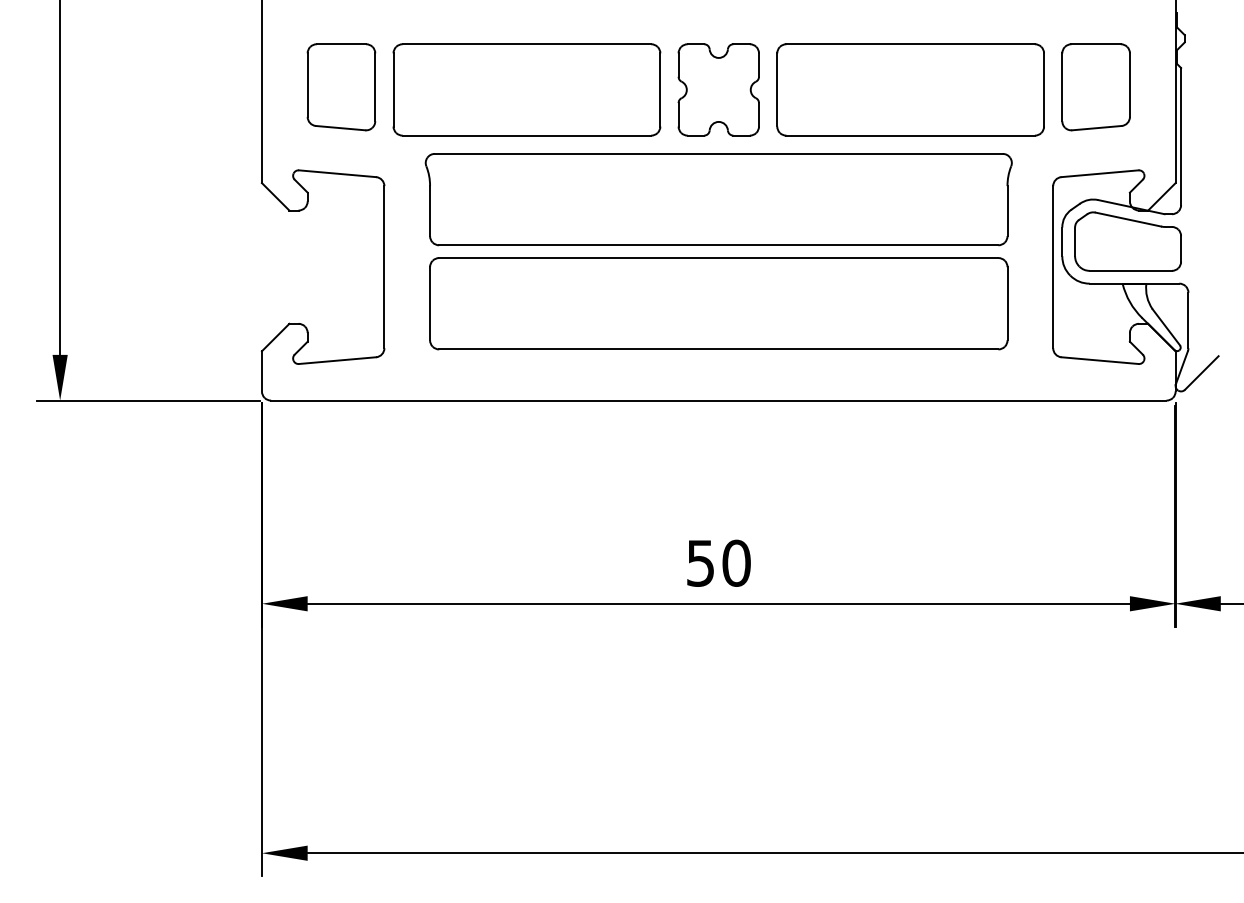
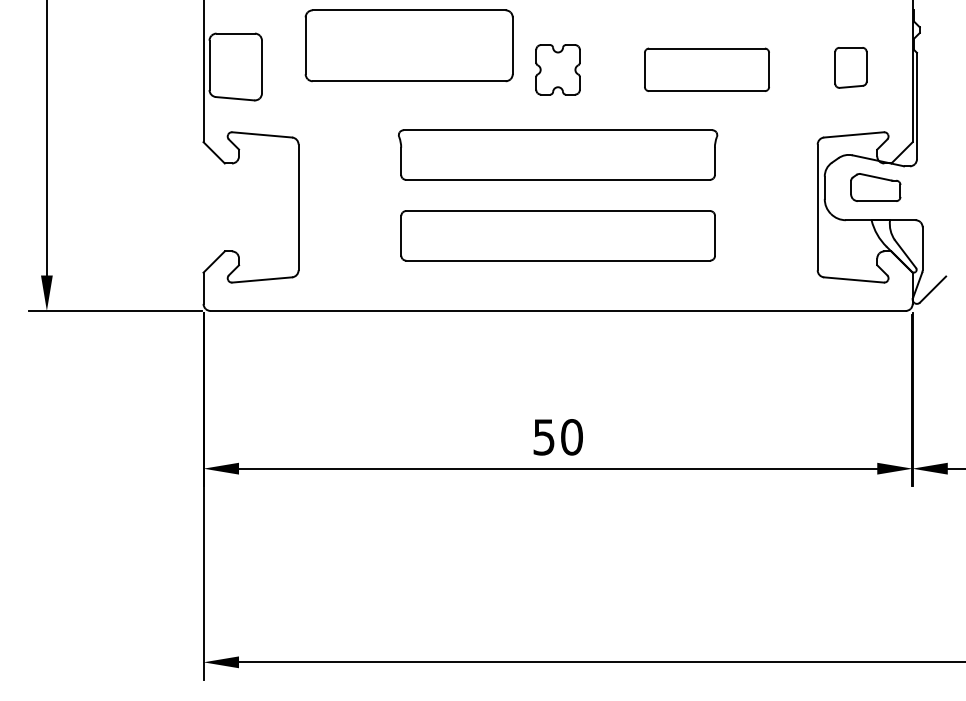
part: (341, 87) -> (235, 67), moved
part: (1095, 87) -> (850, 67), size x0.6
part: (526, 89) -> (408, 45), moved
part: (718, 89) -> (557, 69), size x0.7
part: (910, 89) -> (706, 69), size x0.6
part: (718, 199) -> (557, 154), size x0.7
part: (1127, 241) -> (875, 187), size x0.6
part: (718, 303) -> (557, 235), size x0.7

